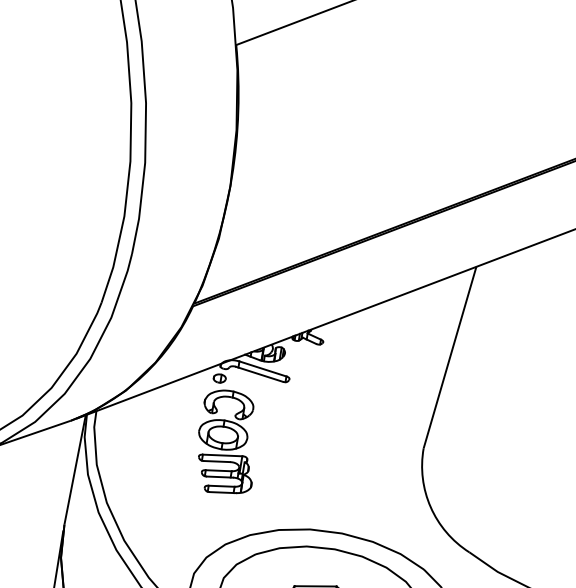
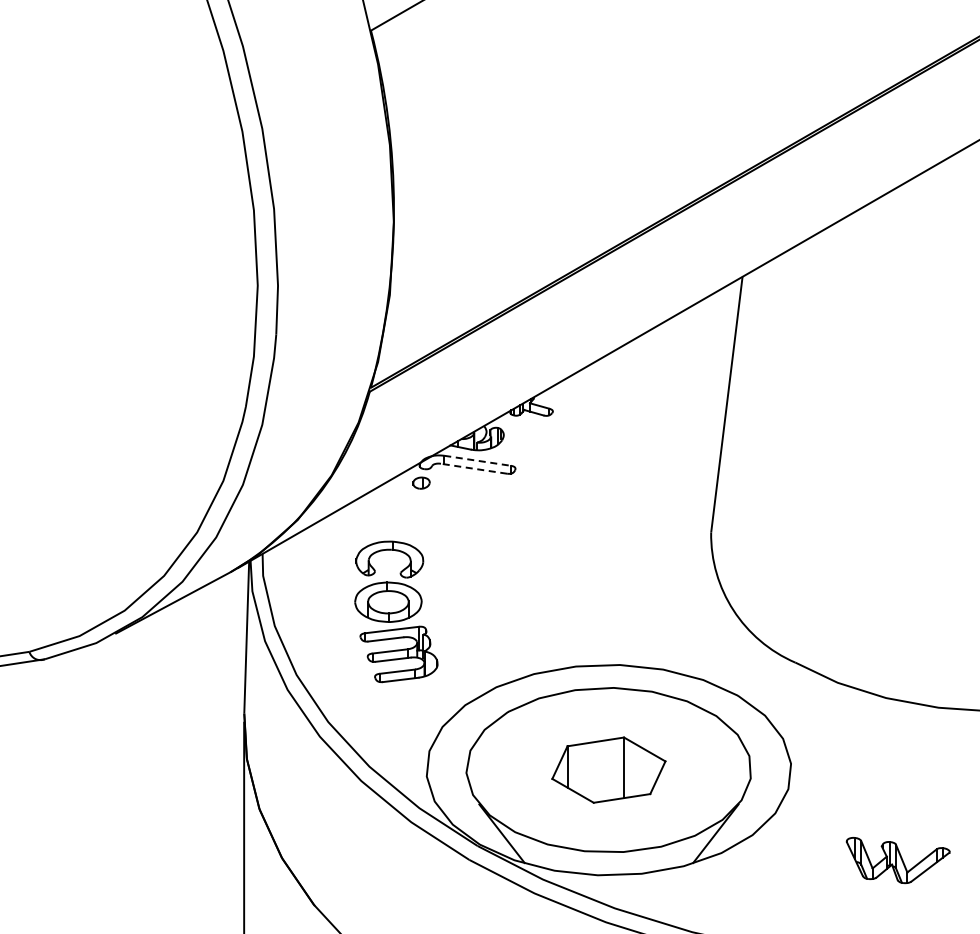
line: (262, 368) -> (477, 460), solid -> dashed
line: (259, 374) -> (473, 468), solid -> dashed
part: (227, 442) -> (396, 611), moved

